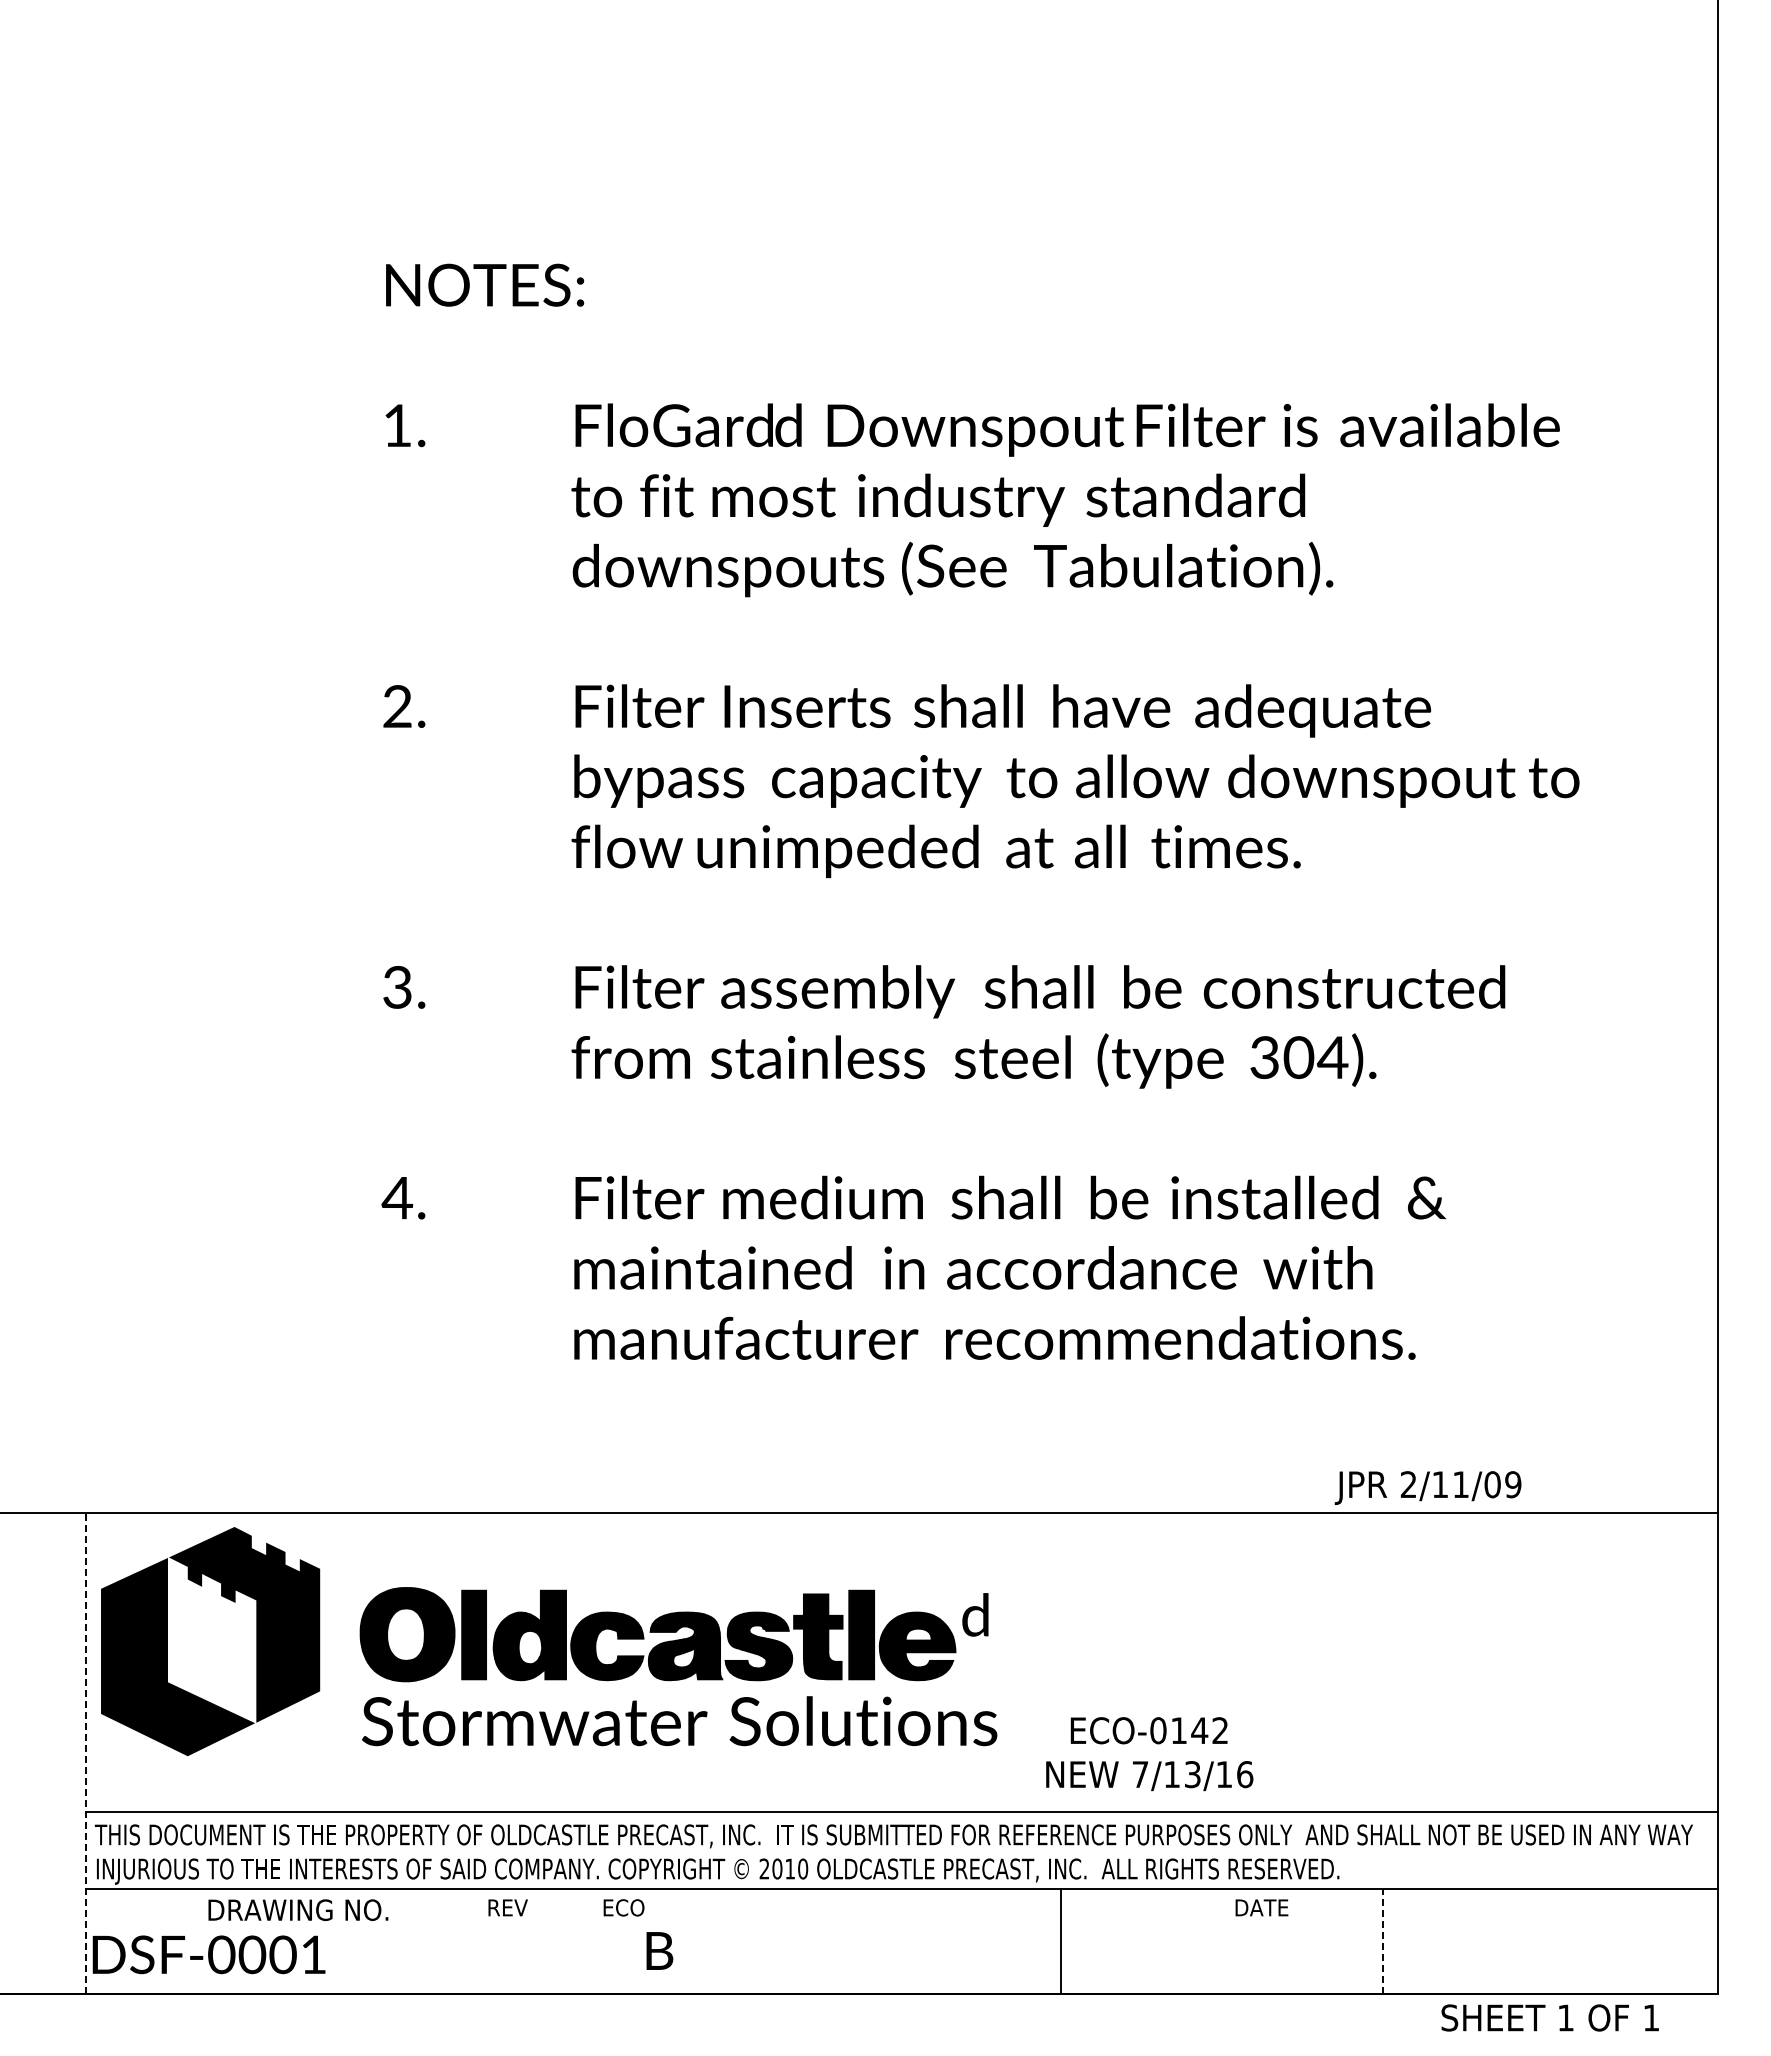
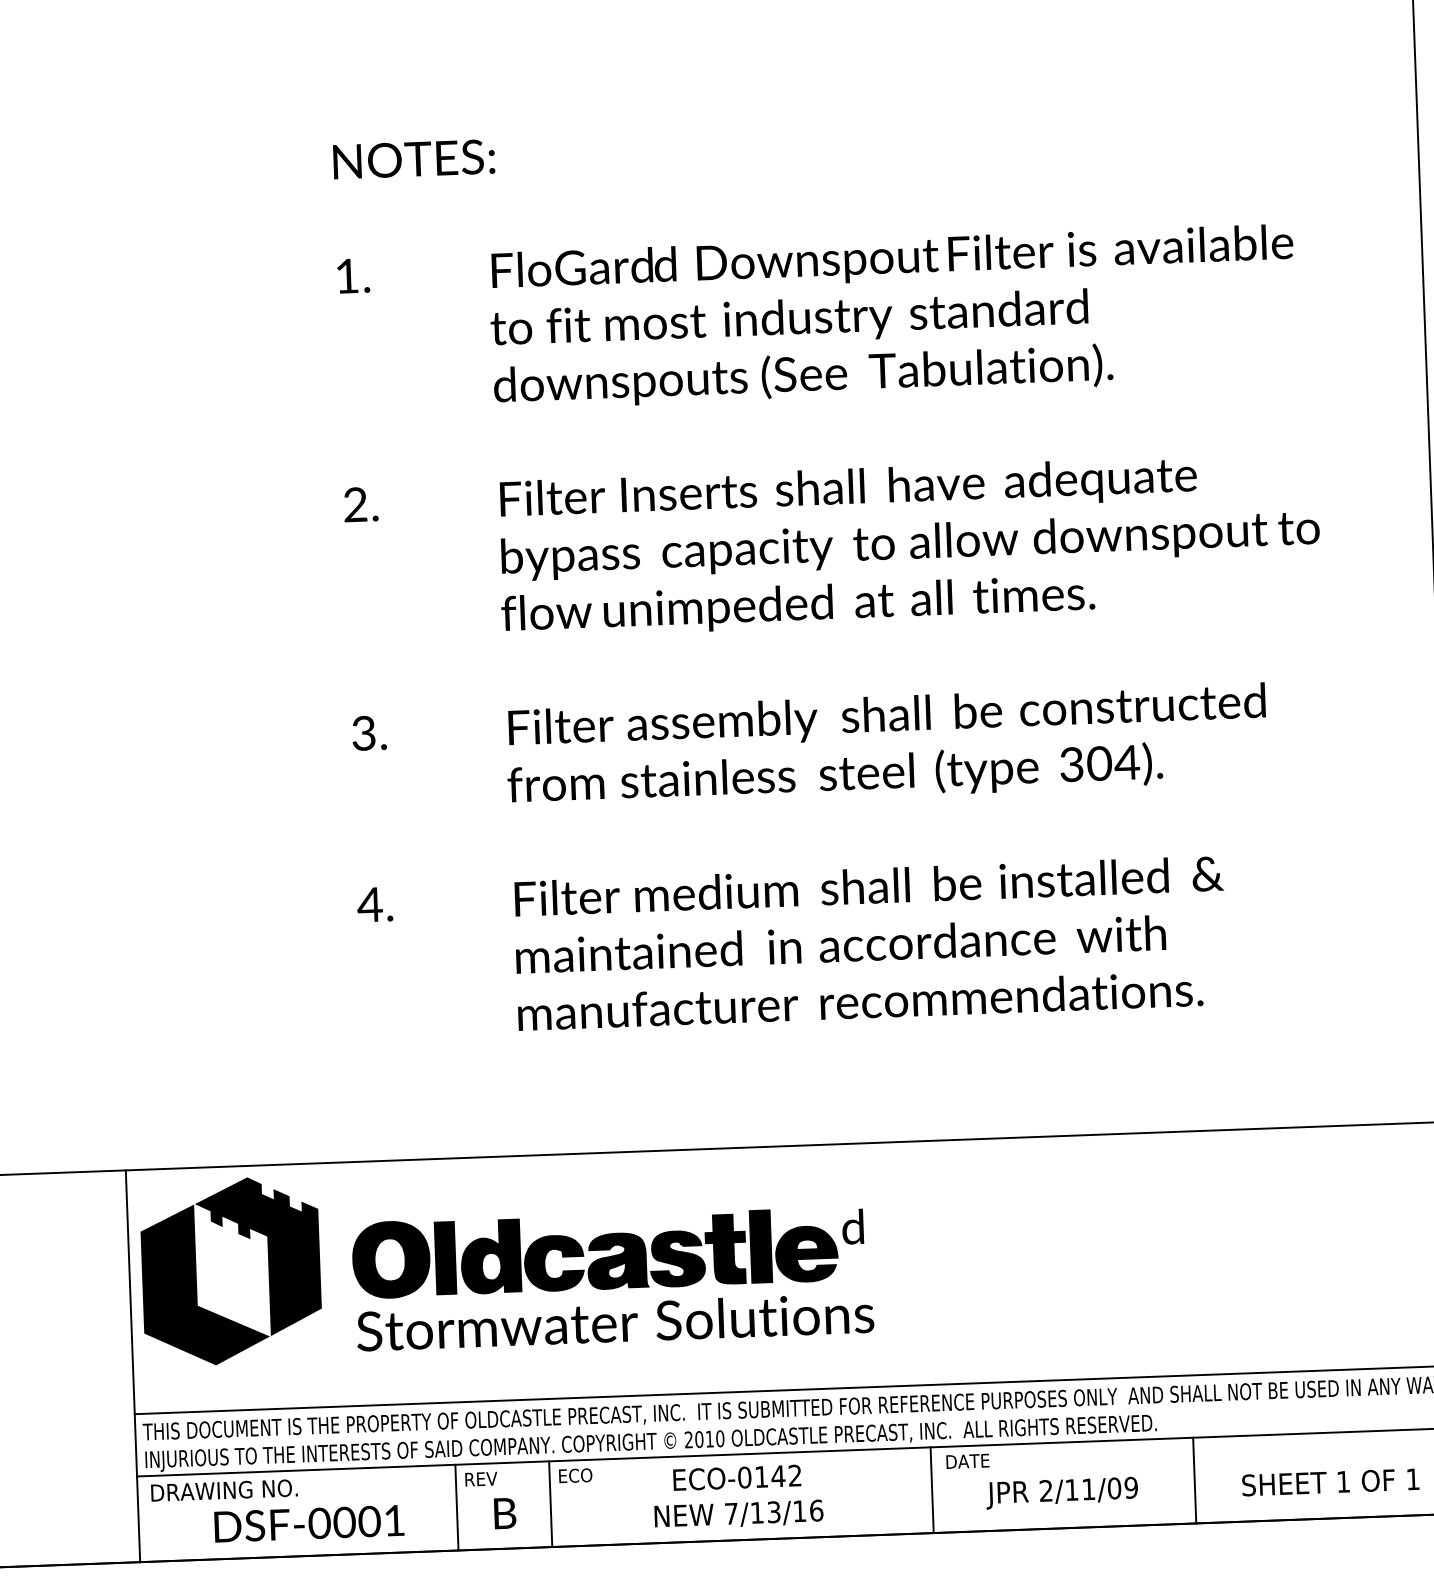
text: (1427, 1488) -> (1061, 1493), moved
line: (85, 1753) -> (132, 1366), dashed -> solid
text: (1149, 1754) -> (738, 1497), moved
text: (1261, 1907) -> (967, 1461), moved
text: (298, 1909) -> (224, 1489), moved
line: (476, 1941) -> (456, 1507), added
line: (592, 1941) -> (551, 1504), added
line: (1383, 1941) -> (1194, 1480), dashed -> solid
text: (659, 1950) -> (504, 1513), moved
text: (208, 1954) -> (308, 1523), moved
text: (1549, 2017) -> (1330, 1482), moved

